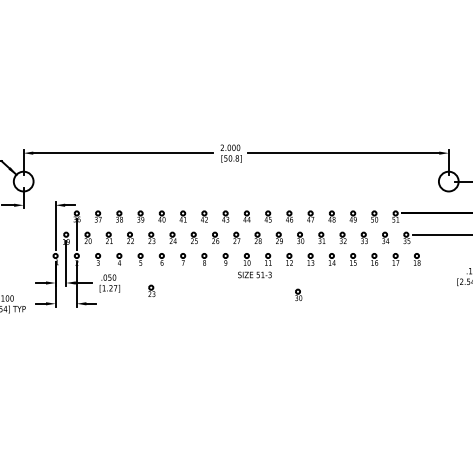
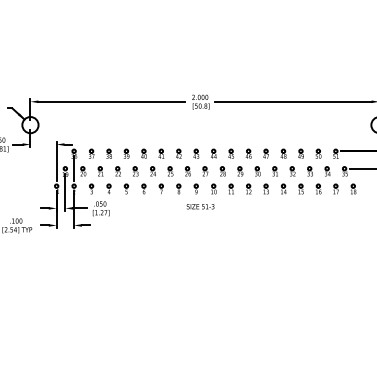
text: (254, 274) -> (200, 206), moved
part: (151, 290) -> (135, 214), removed
part: (298, 294) -> (256, 217), removed

